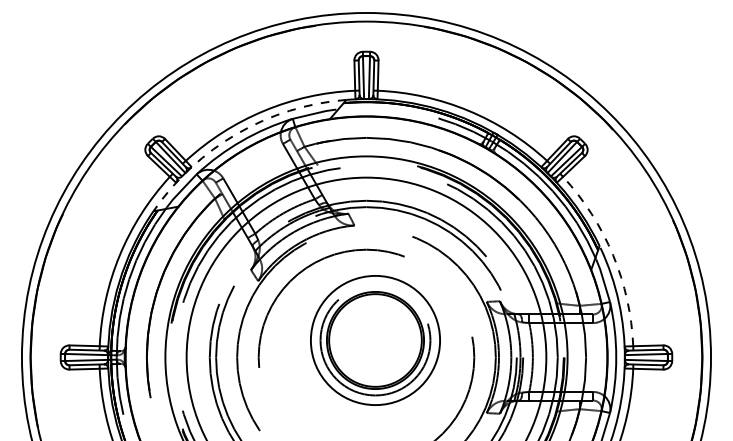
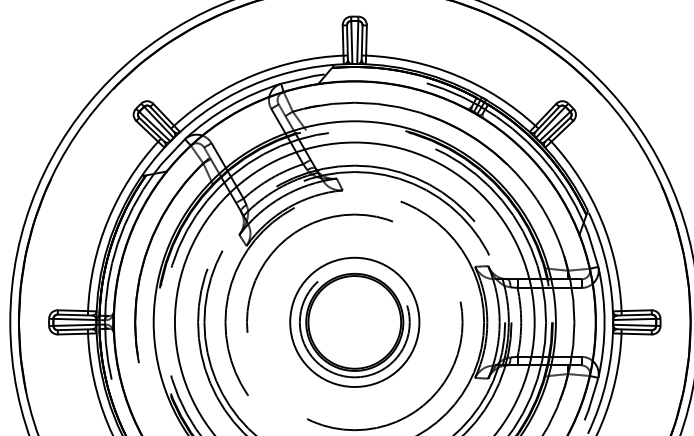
arc: (237, 133) -> (225, 98), dashed -> solid
arc: (613, 255) -> (601, 220), dashed -> solid
part: (375, 340) -> (354, 322), moved

